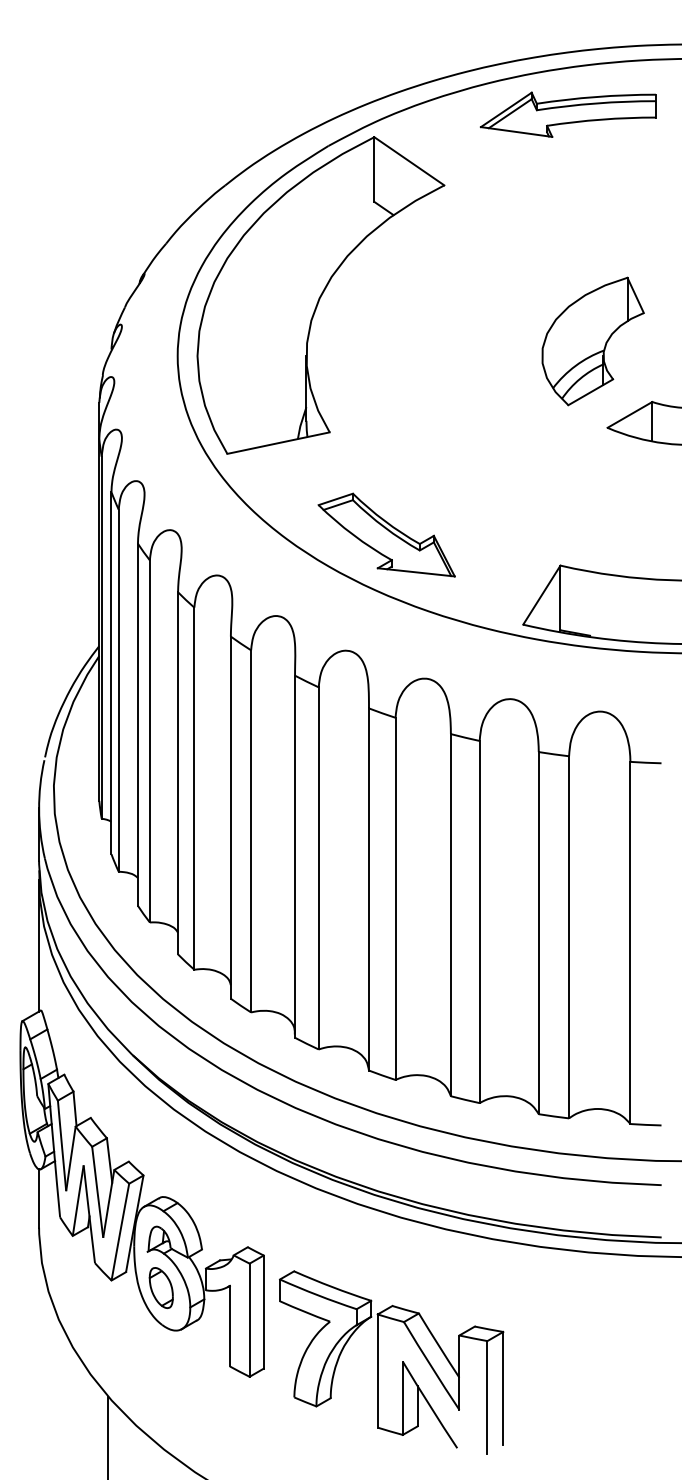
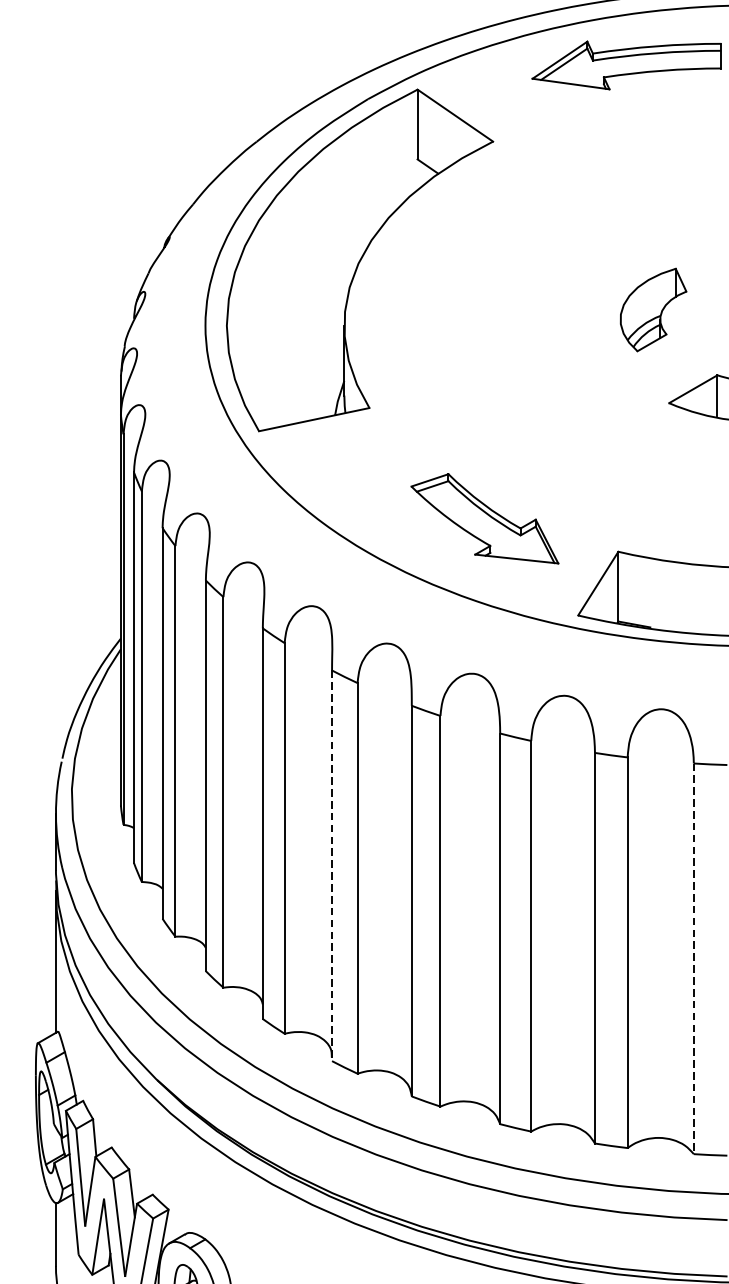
part: (592, 341) -> (652, 310), size x0.6
part: (386, 534) -> (484, 518), moved
line: (295, 857) -> (332, 866), solid -> dashed
line: (630, 943) -> (693, 959), solid -> dashed

